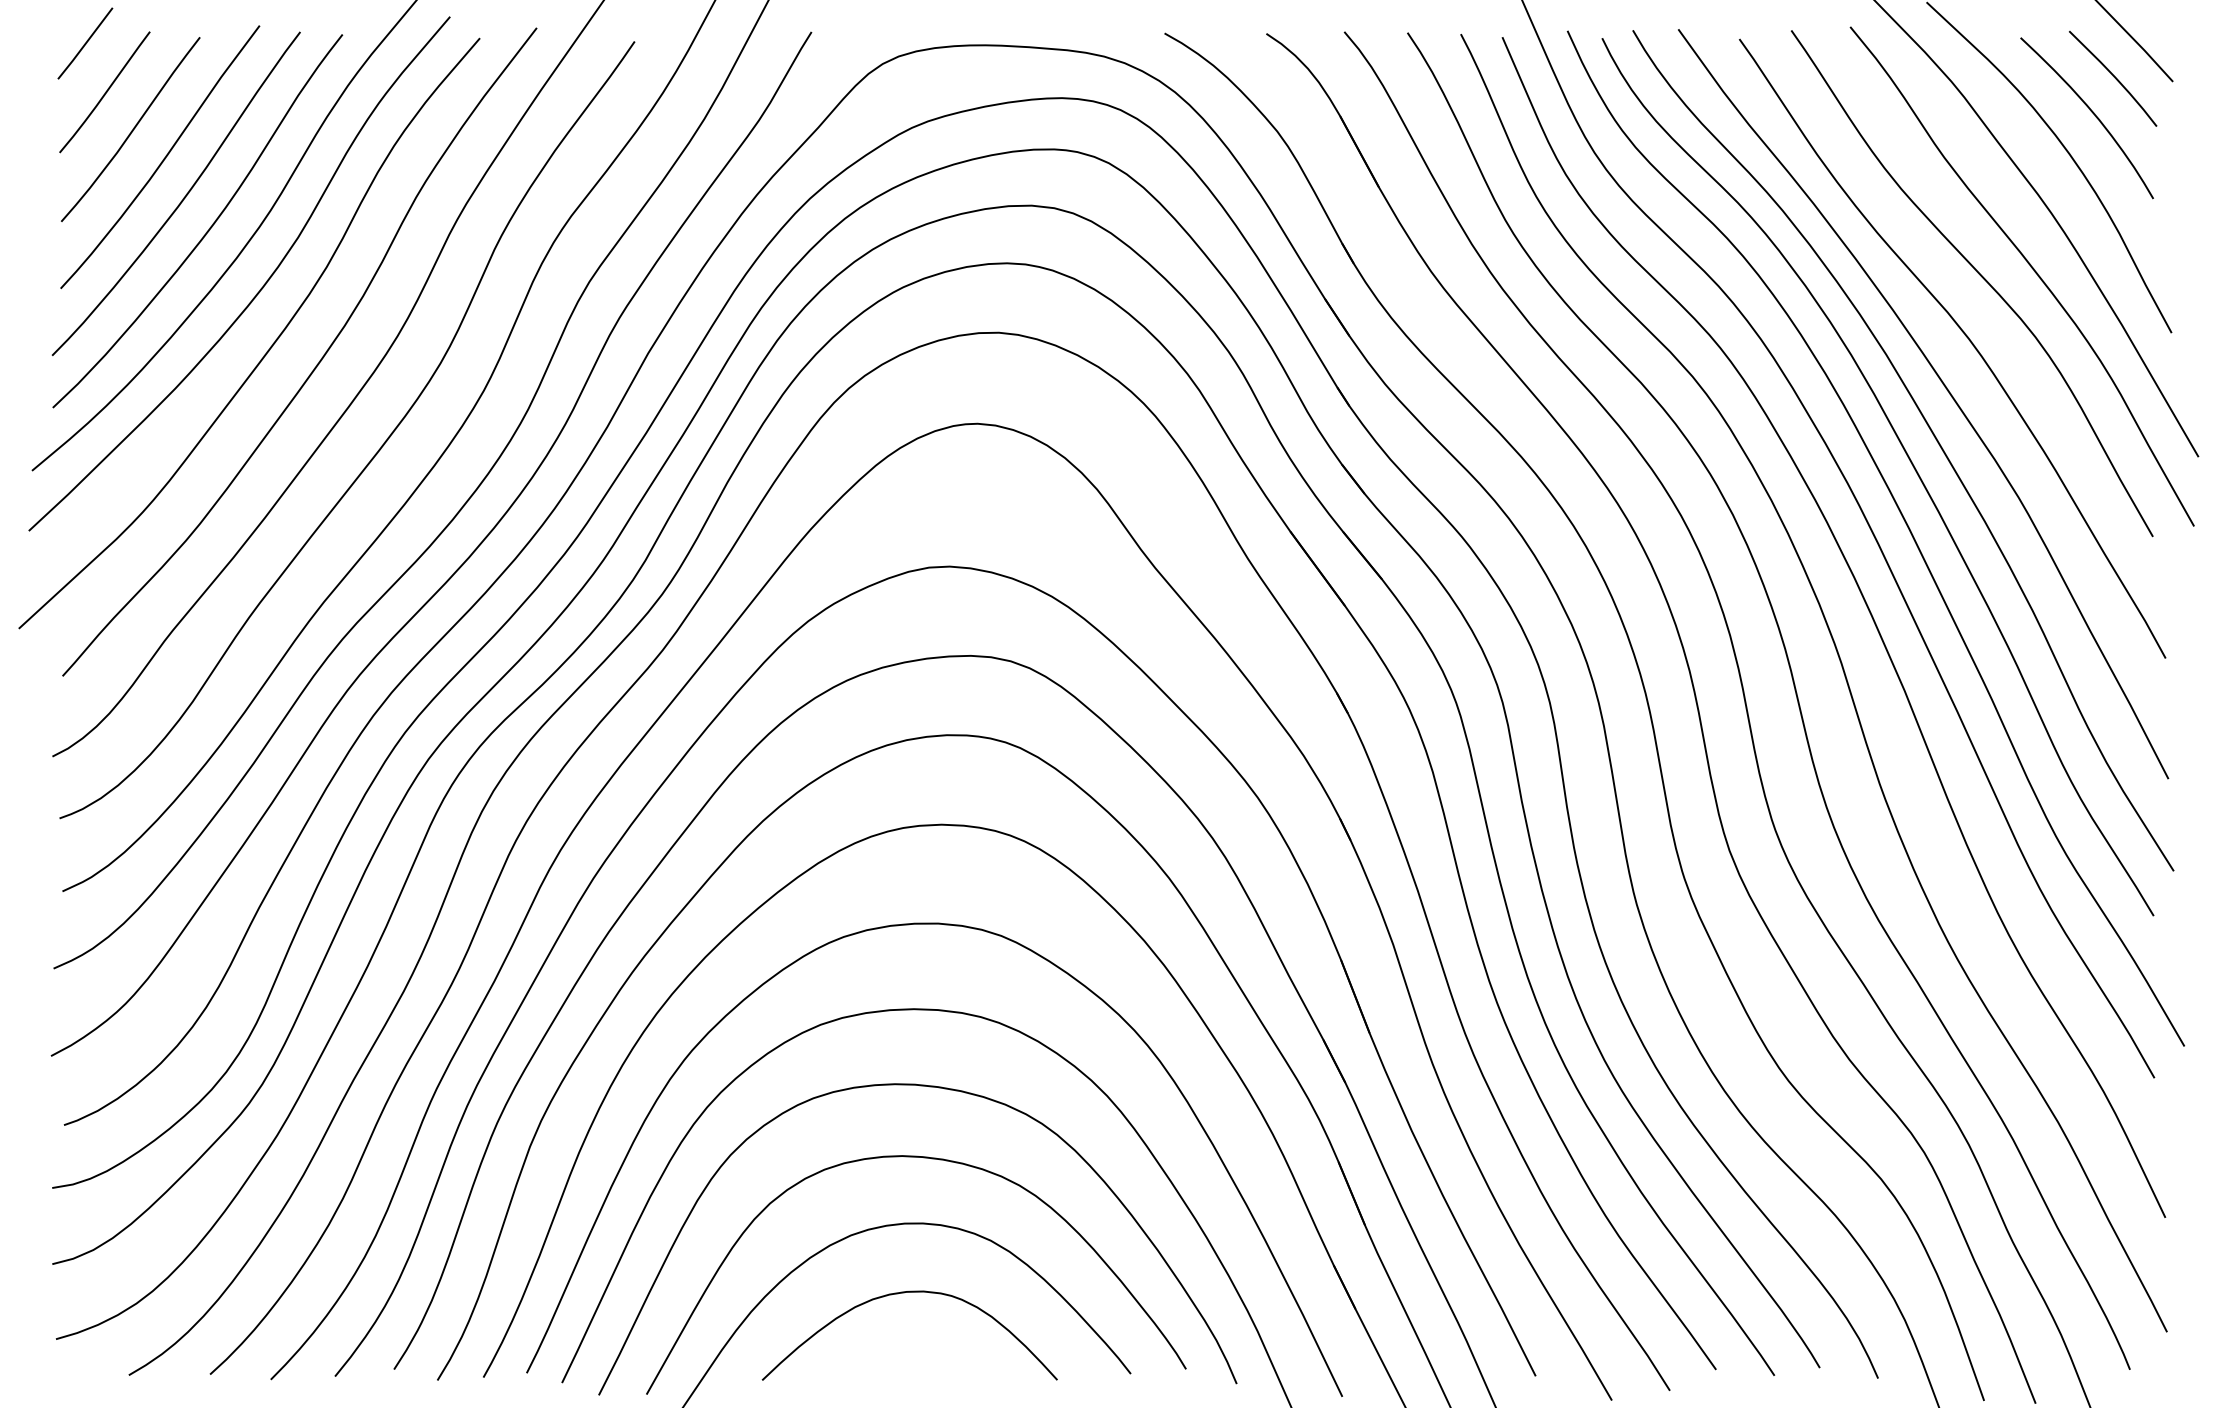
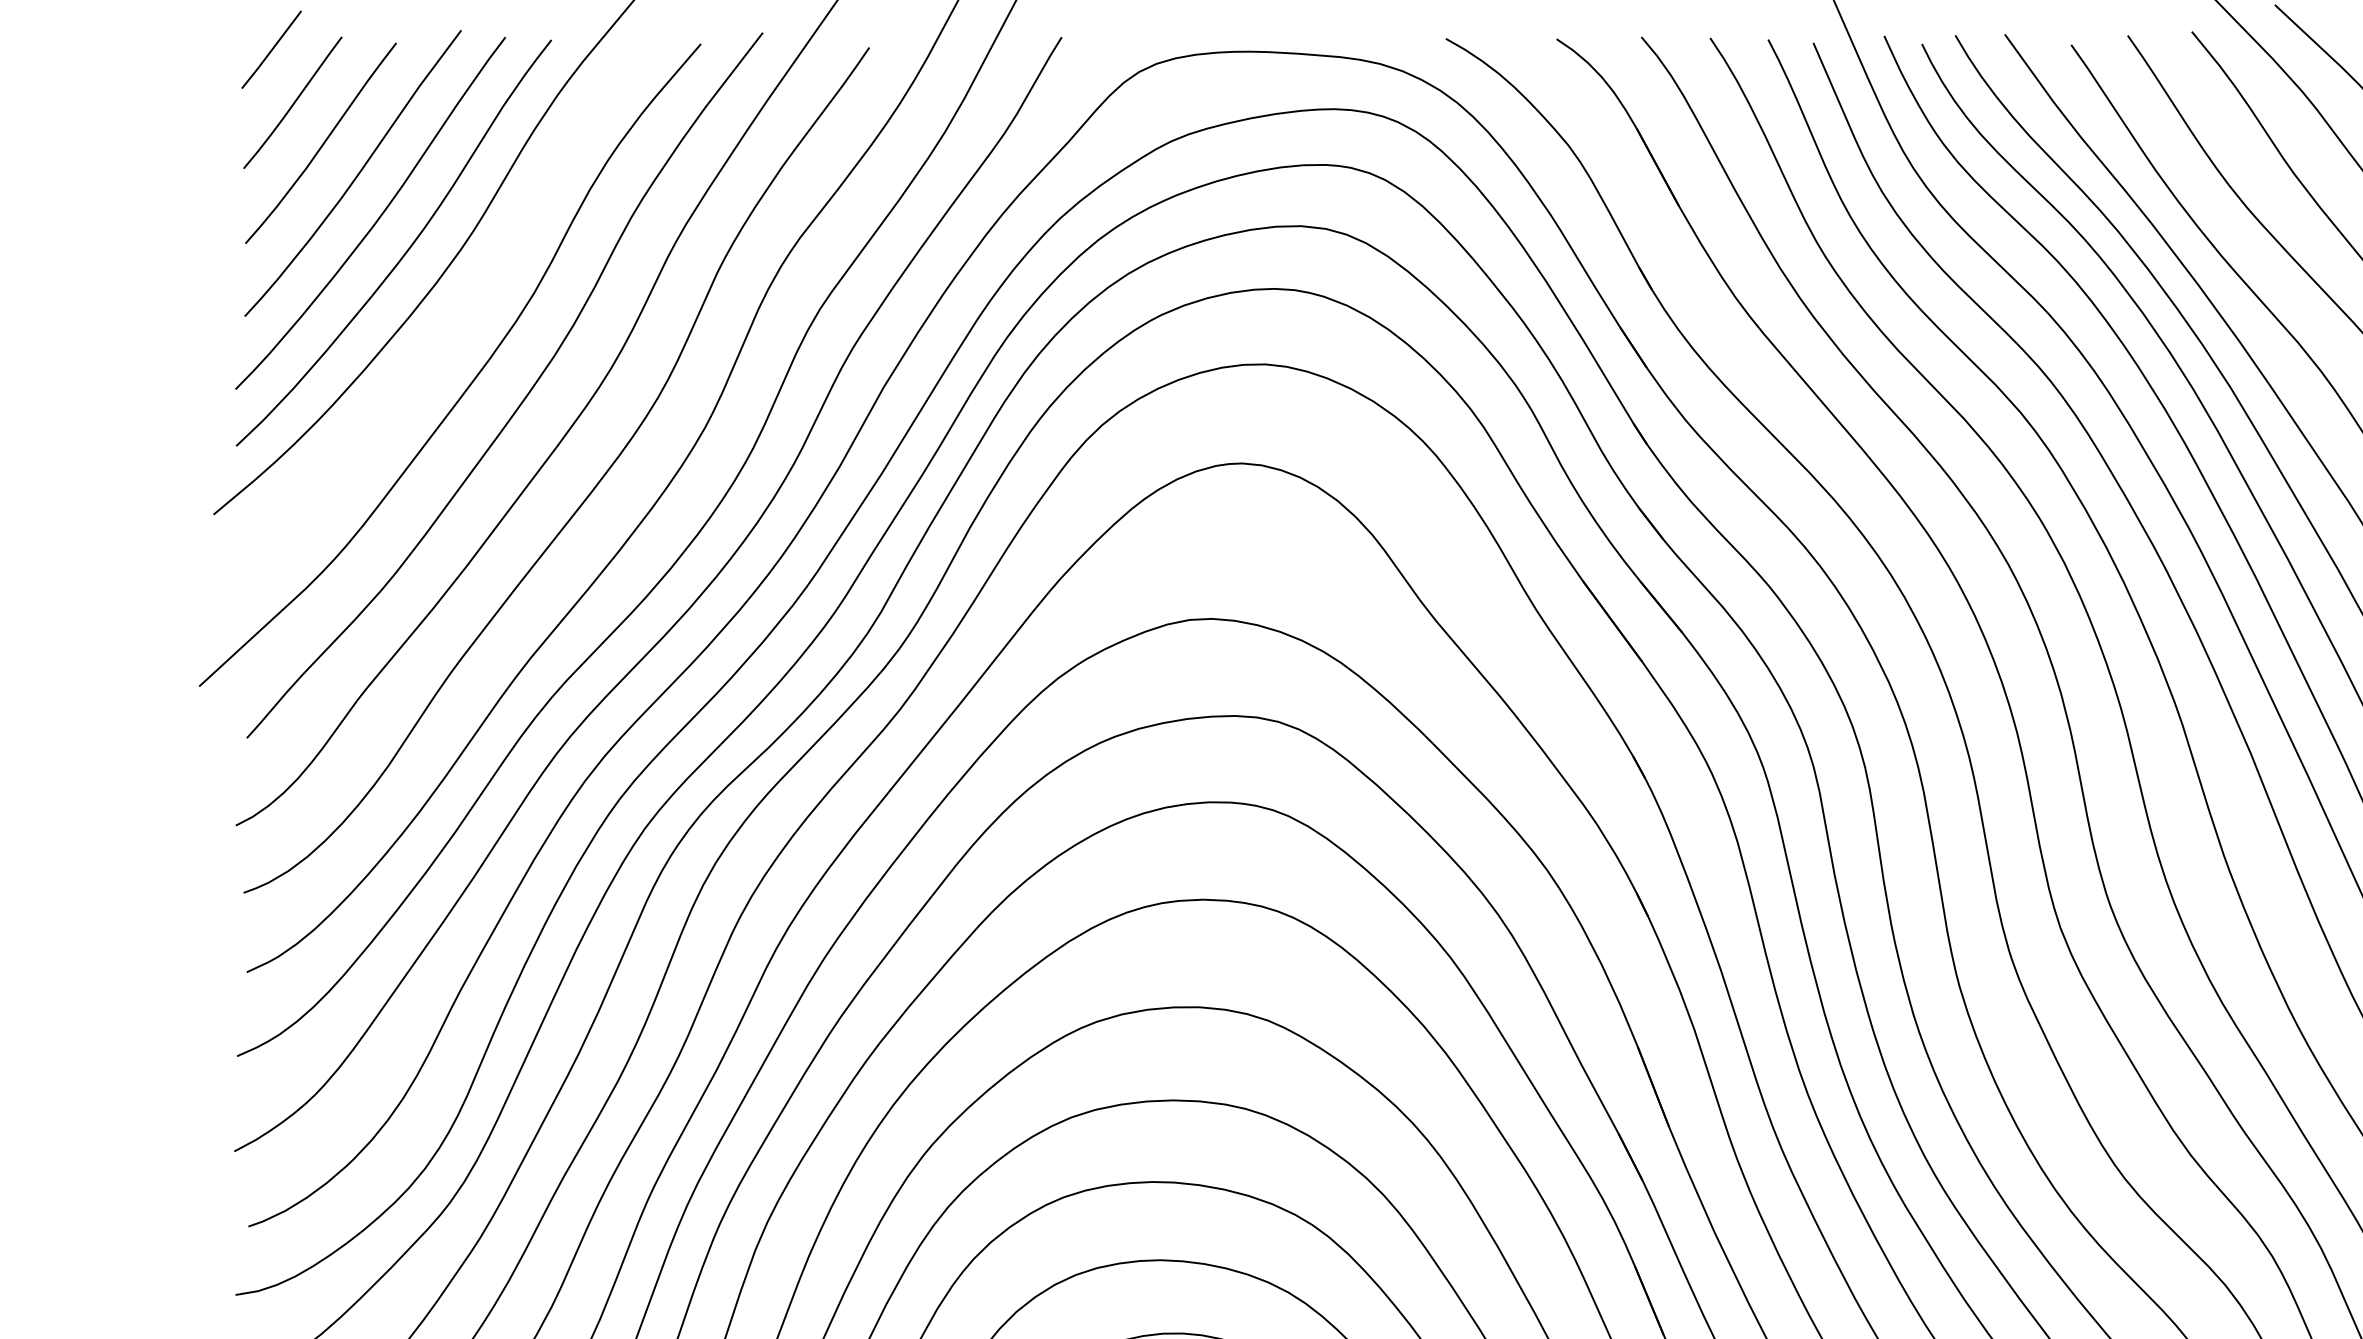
curve: (260, 288) -> (462, 316), removed

